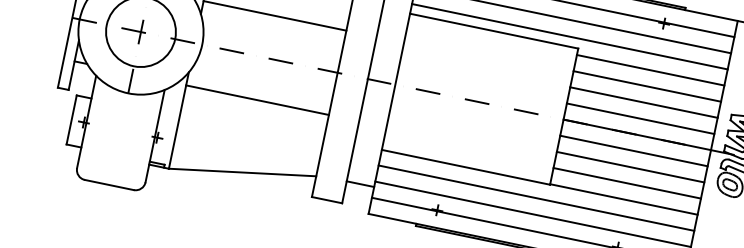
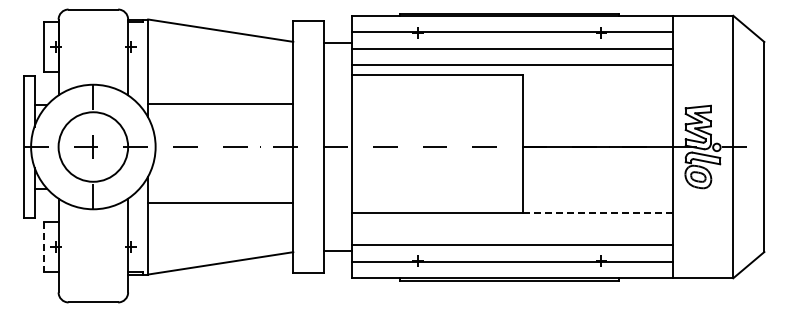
line: (650, 70) -> (597, 81), removed
line: (647, 86) -> (597, 97), removed
line: (257, 99) -> (220, 202), moved
line: (643, 102) -> (597, 114), removed
line: (640, 118) -> (597, 130), removed
line: (71, 119) -> (43, 246), solid -> dashed
line: (633, 151) -> (597, 163), removed
line: (630, 166) -> (597, 179), removed
line: (626, 183) -> (597, 196), removed
line: (535, 198) -> (511, 229), removed
line: (623, 199) -> (597, 212), solid -> dashed

